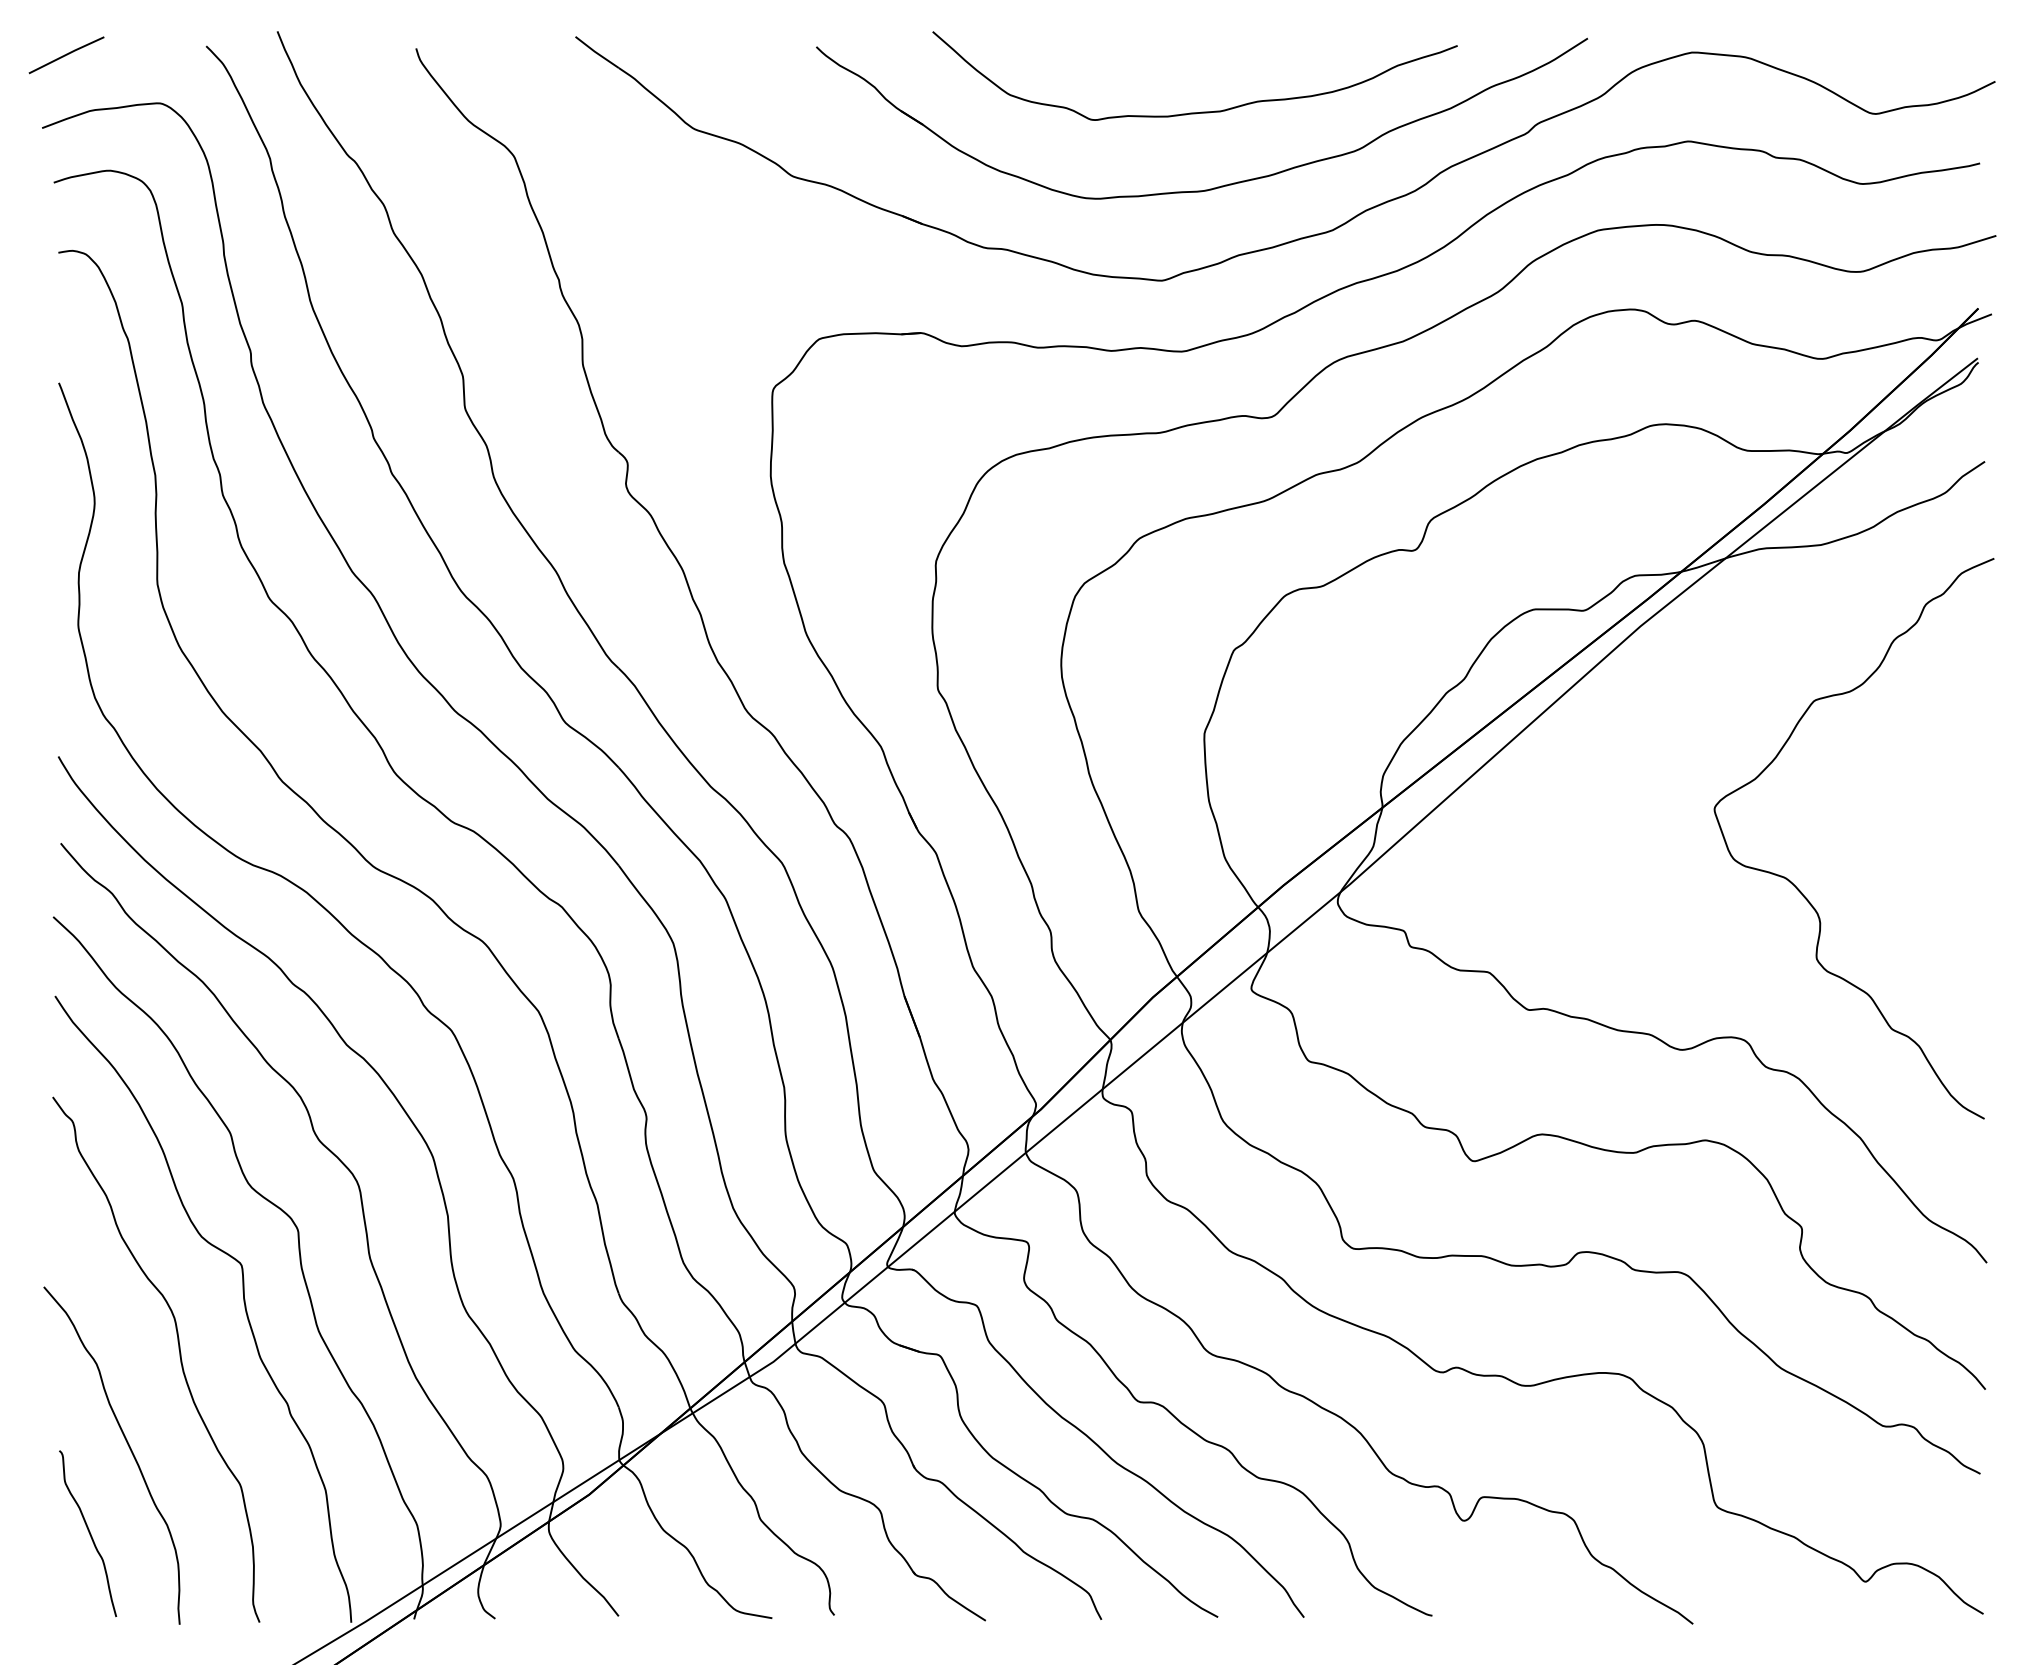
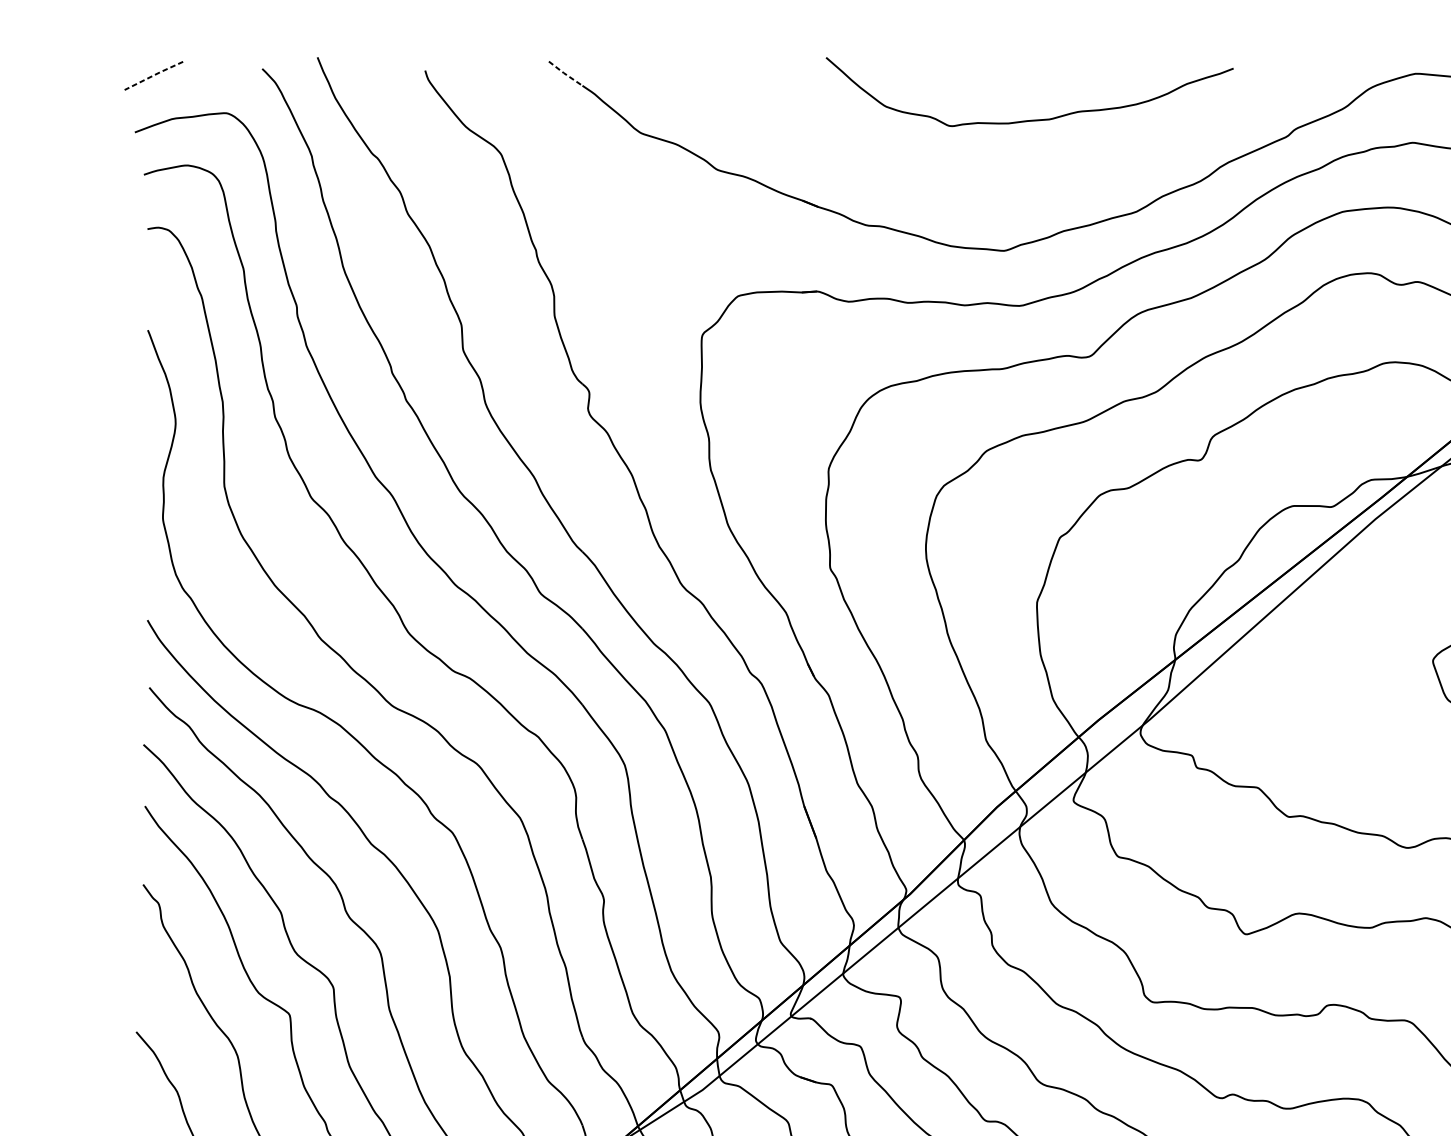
line: (596, 52) -> (565, 73), solid -> dashed
line: (67, 54) -> (154, 75), solid -> dashed
part: (1217, 186) -> (1047, 177), removed

